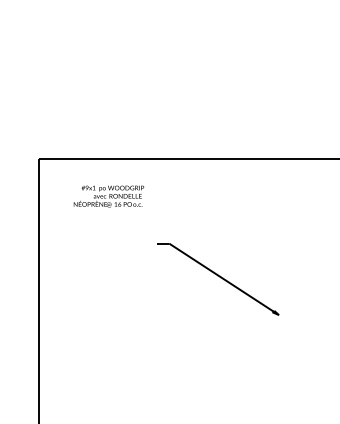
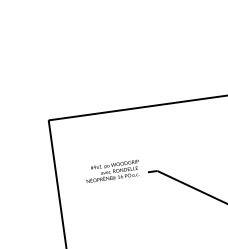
text: (108, 196) -> (112, 171), moved

